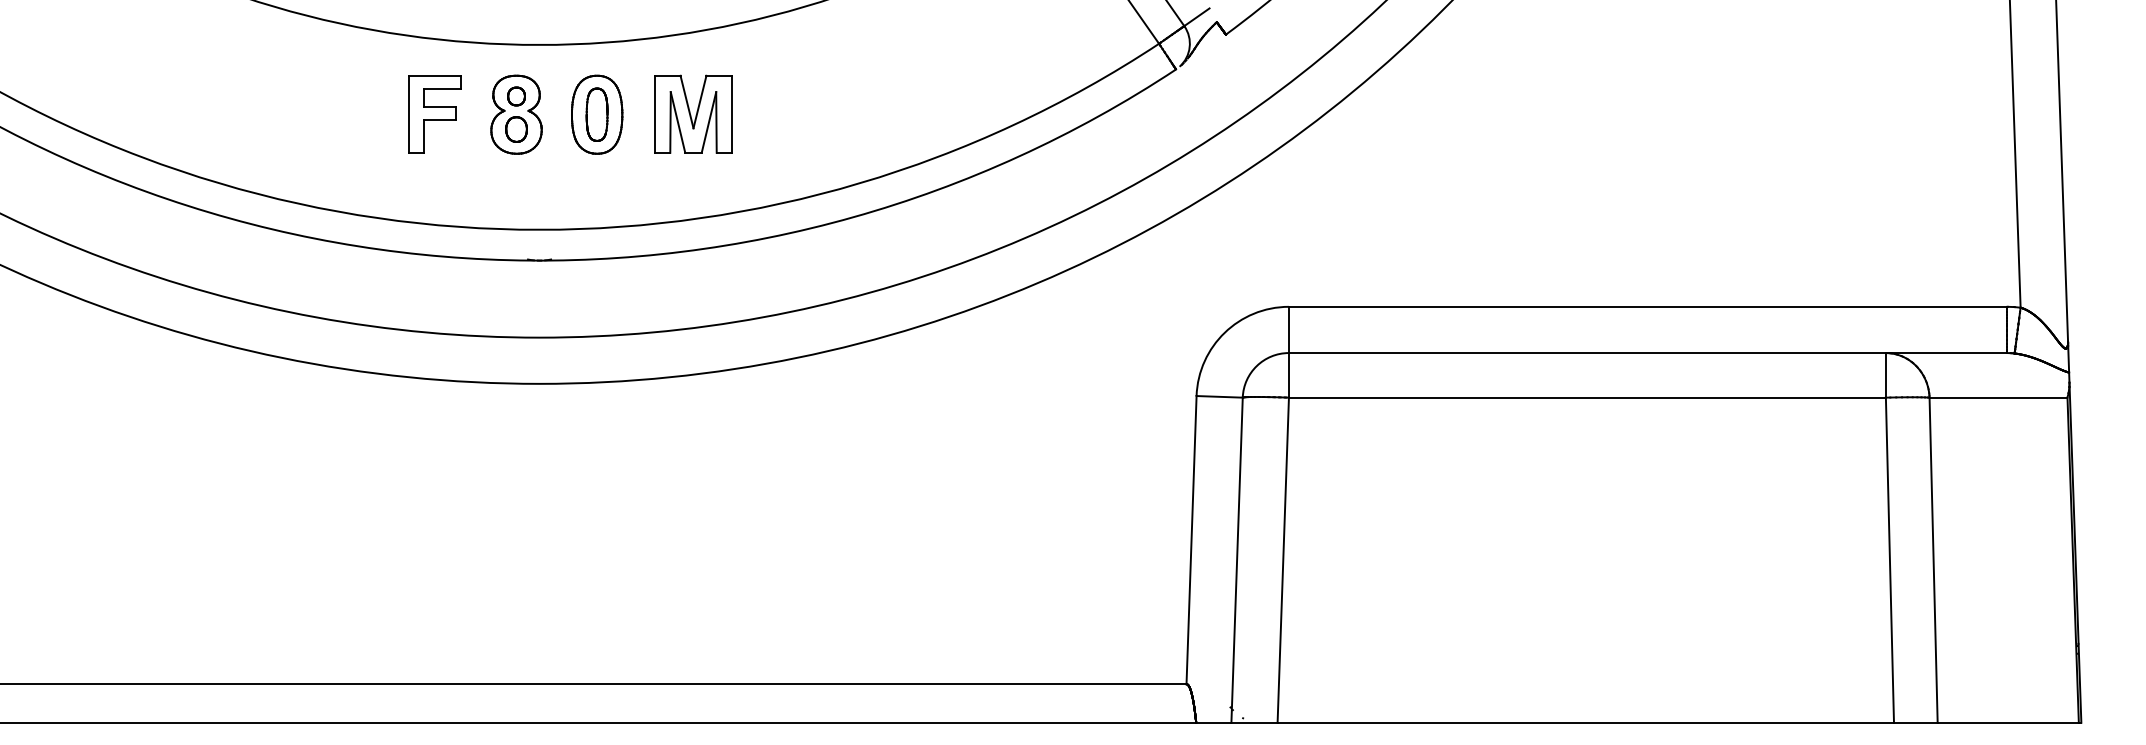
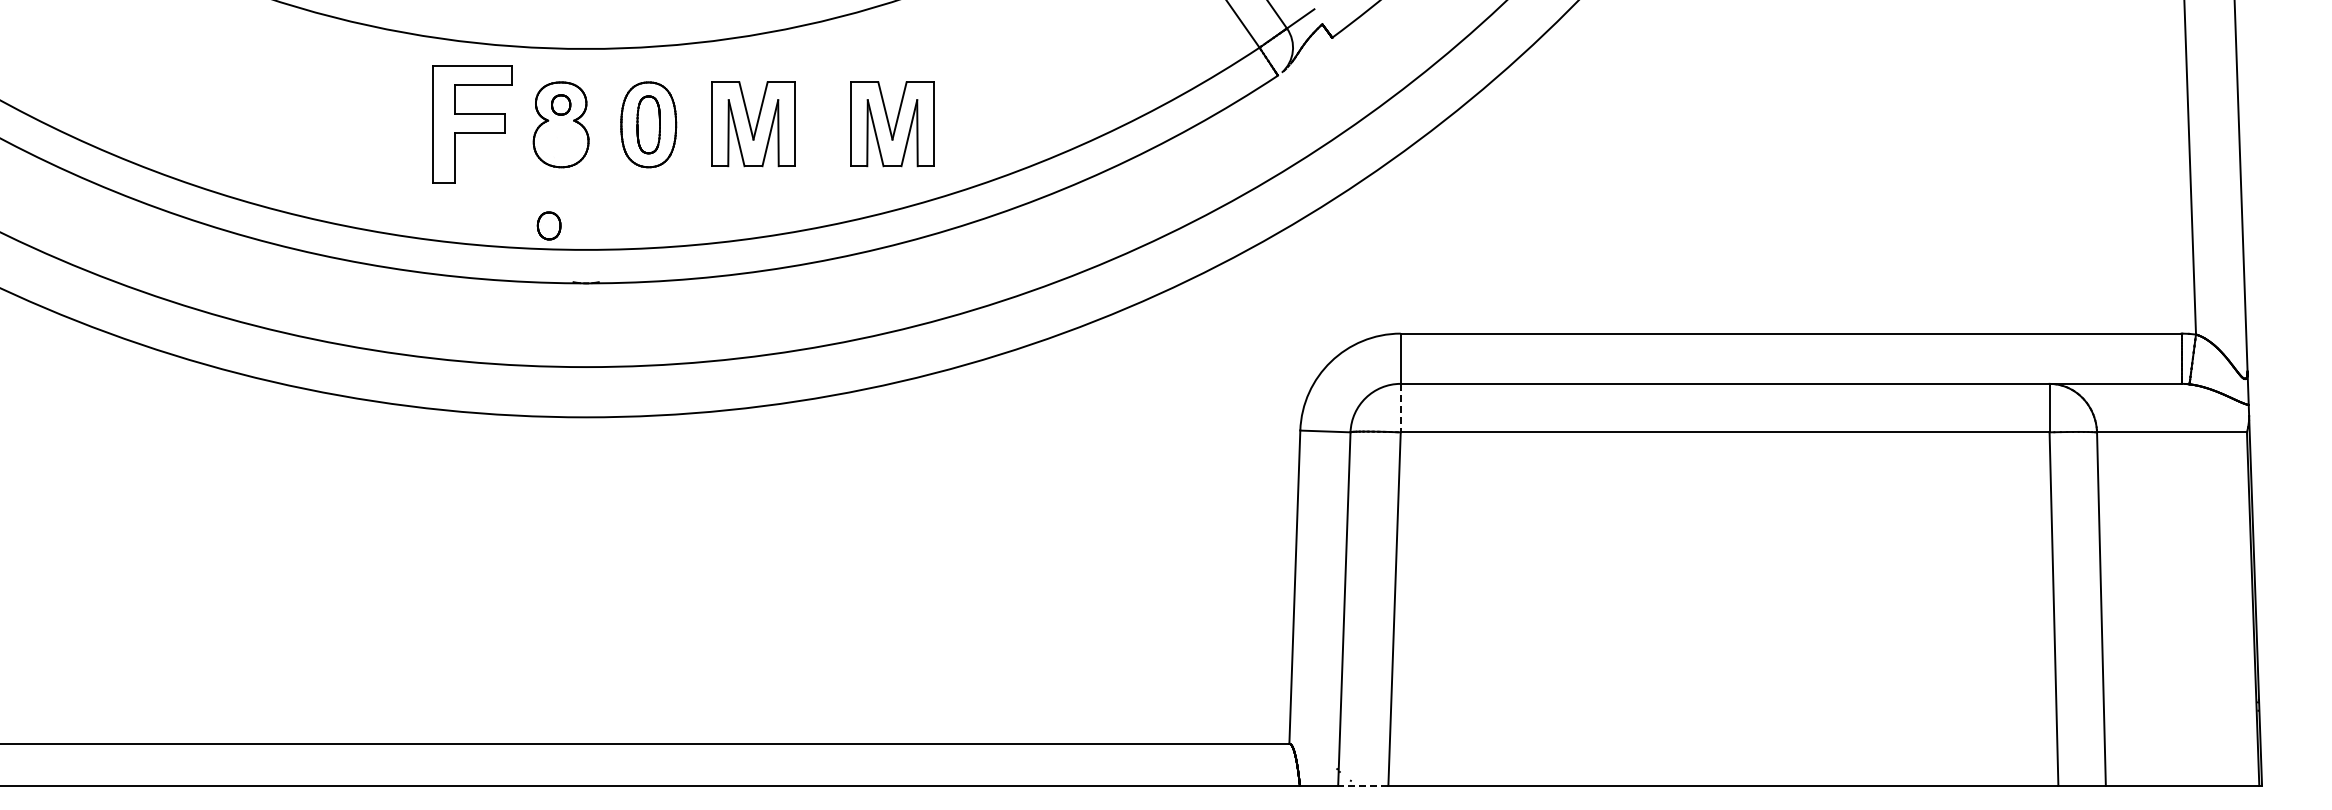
part: (434, 113) -> (472, 123), size x1.4
part: (821, 114) -> (892, 124), added
part: (515, 129) -> (548, 225), moved
line: (1288, 375) -> (1400, 408), solid -> dashed
line: (1253, 722) -> (1362, 785), solid -> dashed

